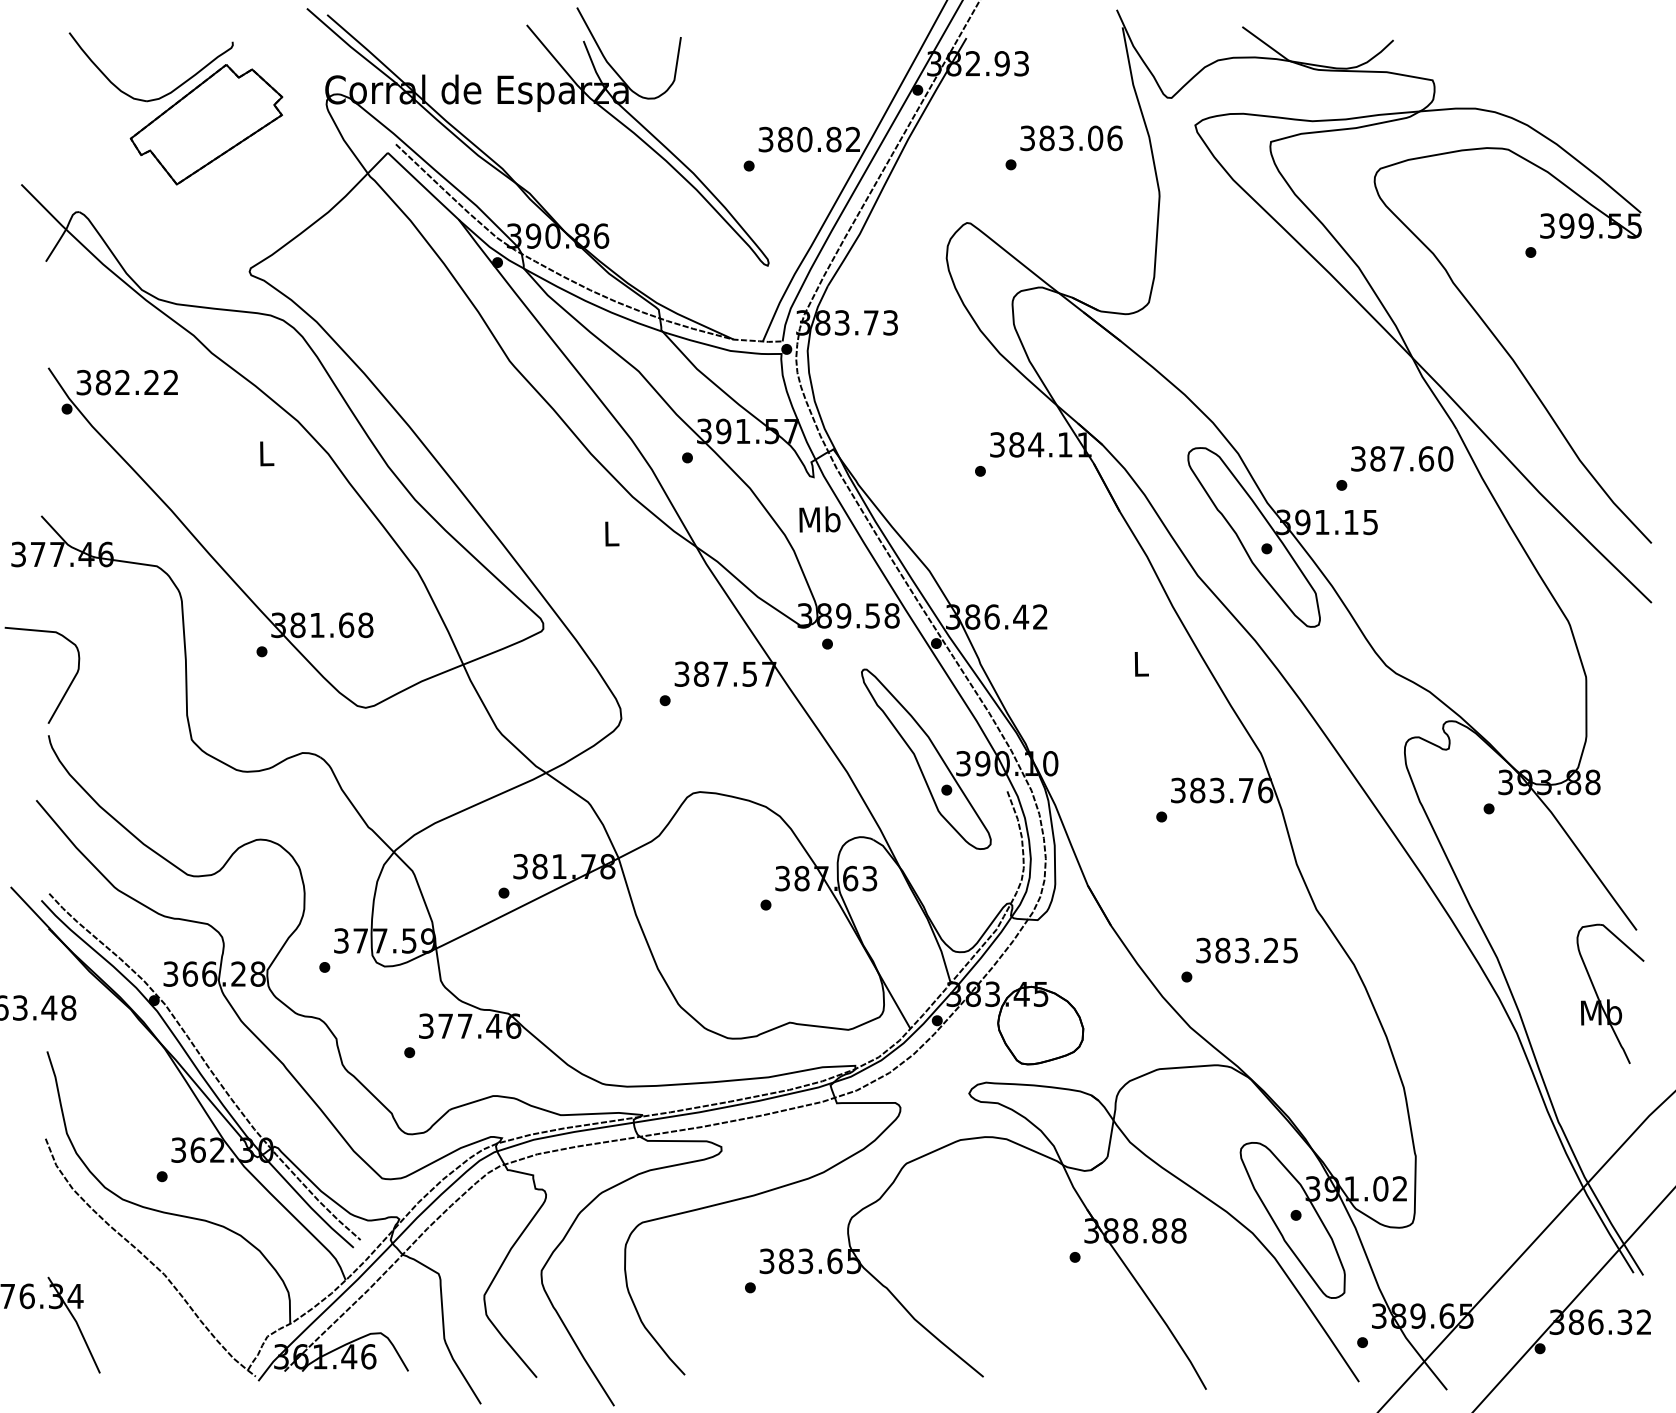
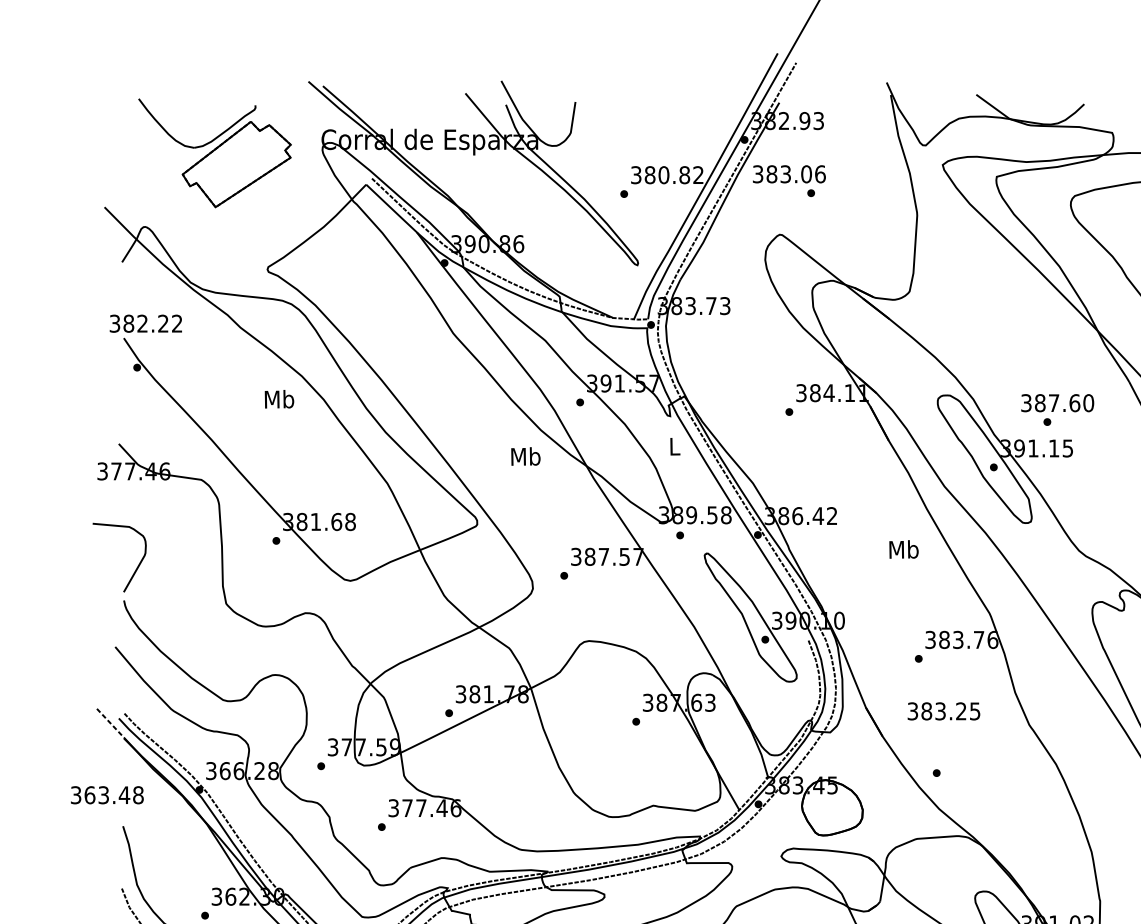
text: (1071, 138) -> (789, 174), moved
text: (126, 382) -> (145, 323), moved
text: (265, 453) -> (278, 399), L -> Mb
text: (1402, 458) -> (1057, 402), moved
text: (819, 519) -> (674, 446), Mb -> L
text: (611, 533) -> (525, 456), L -> Mb
text: (1140, 663) -> (903, 549), L -> Mb
line: (31, 908) -> (111, 724), solid -> dashed
text: (1246, 950) -> (943, 711), moved

